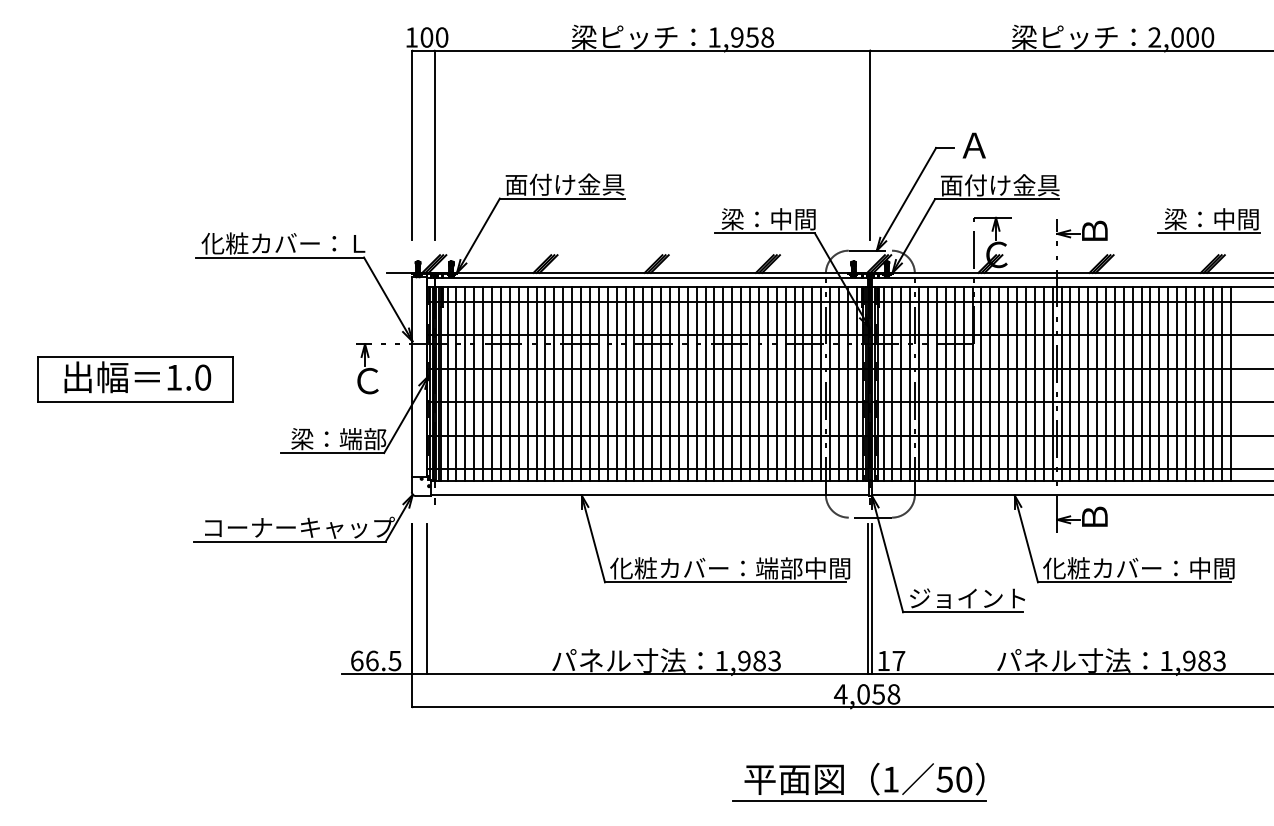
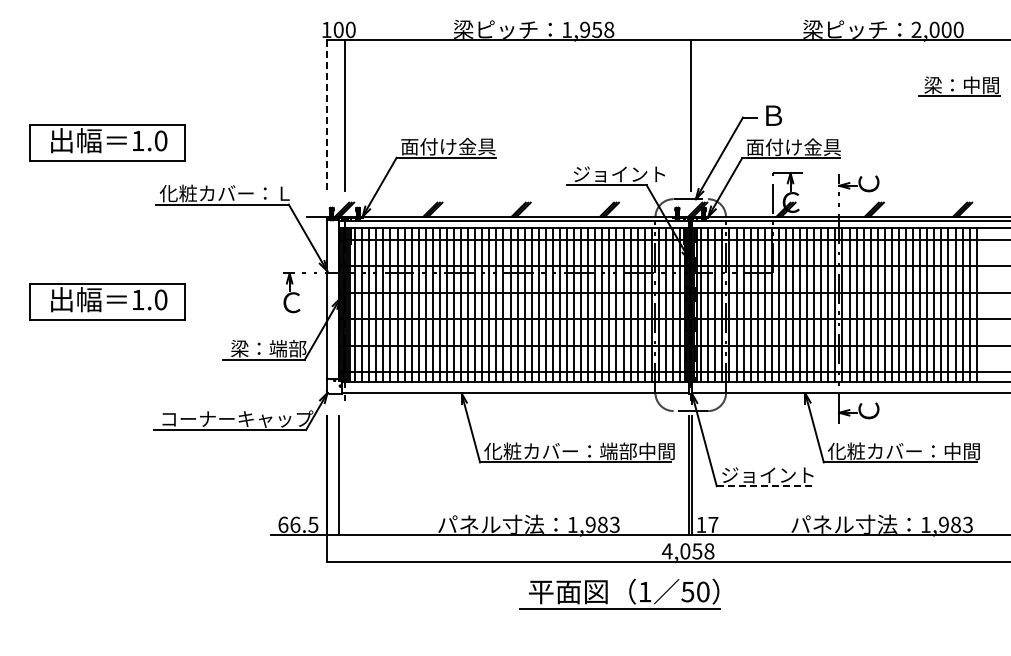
text: (974, 145) -> (773, 115), Ａ -> Ｂ
line: (412, 146) -> (327, 116), solid -> dashed
part: (135, 179) -> (107, 142), added
text: (779, 219) -> (618, 174), 梁：中間 -> ジョイント
part: (1208, 220) -> (959, 86), moved
text: (1094, 230) -> (868, 183), Ｂ -> Ｃ
text: (1094, 516) -> (868, 410), Ｂ -> Ｃ
line: (963, 612) -> (764, 486), solid -> dashed
part: (871, 781) -> (629, 593), moved

